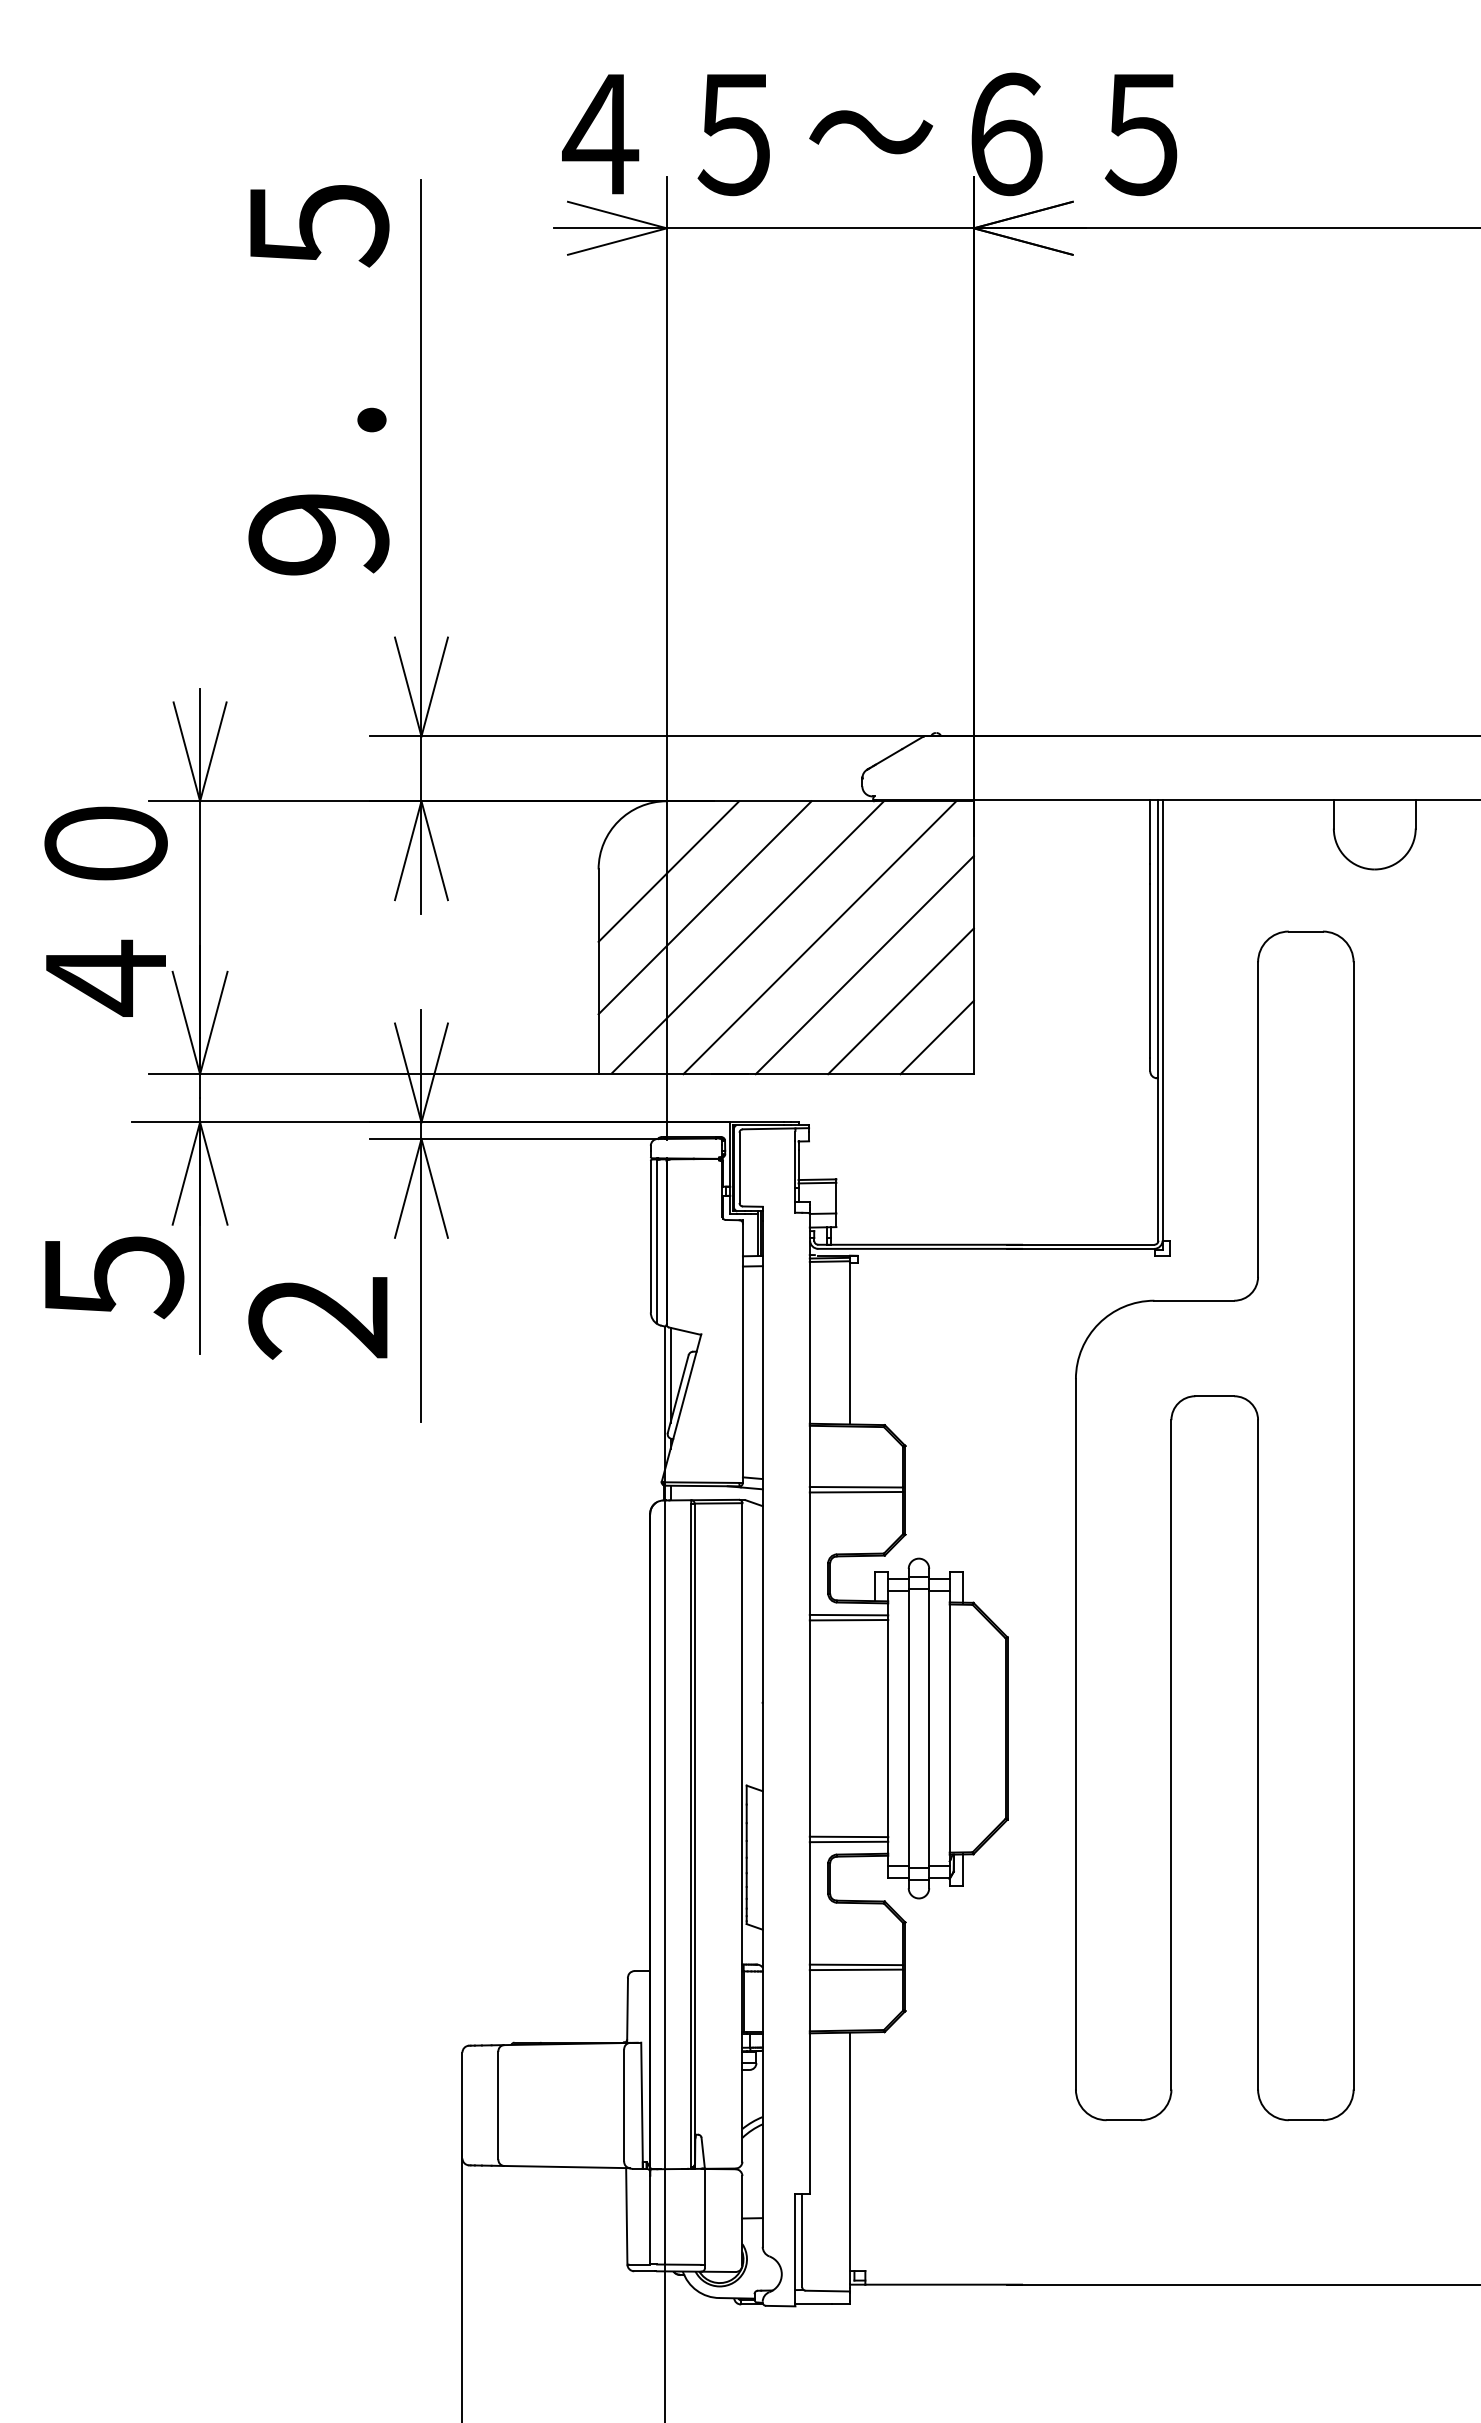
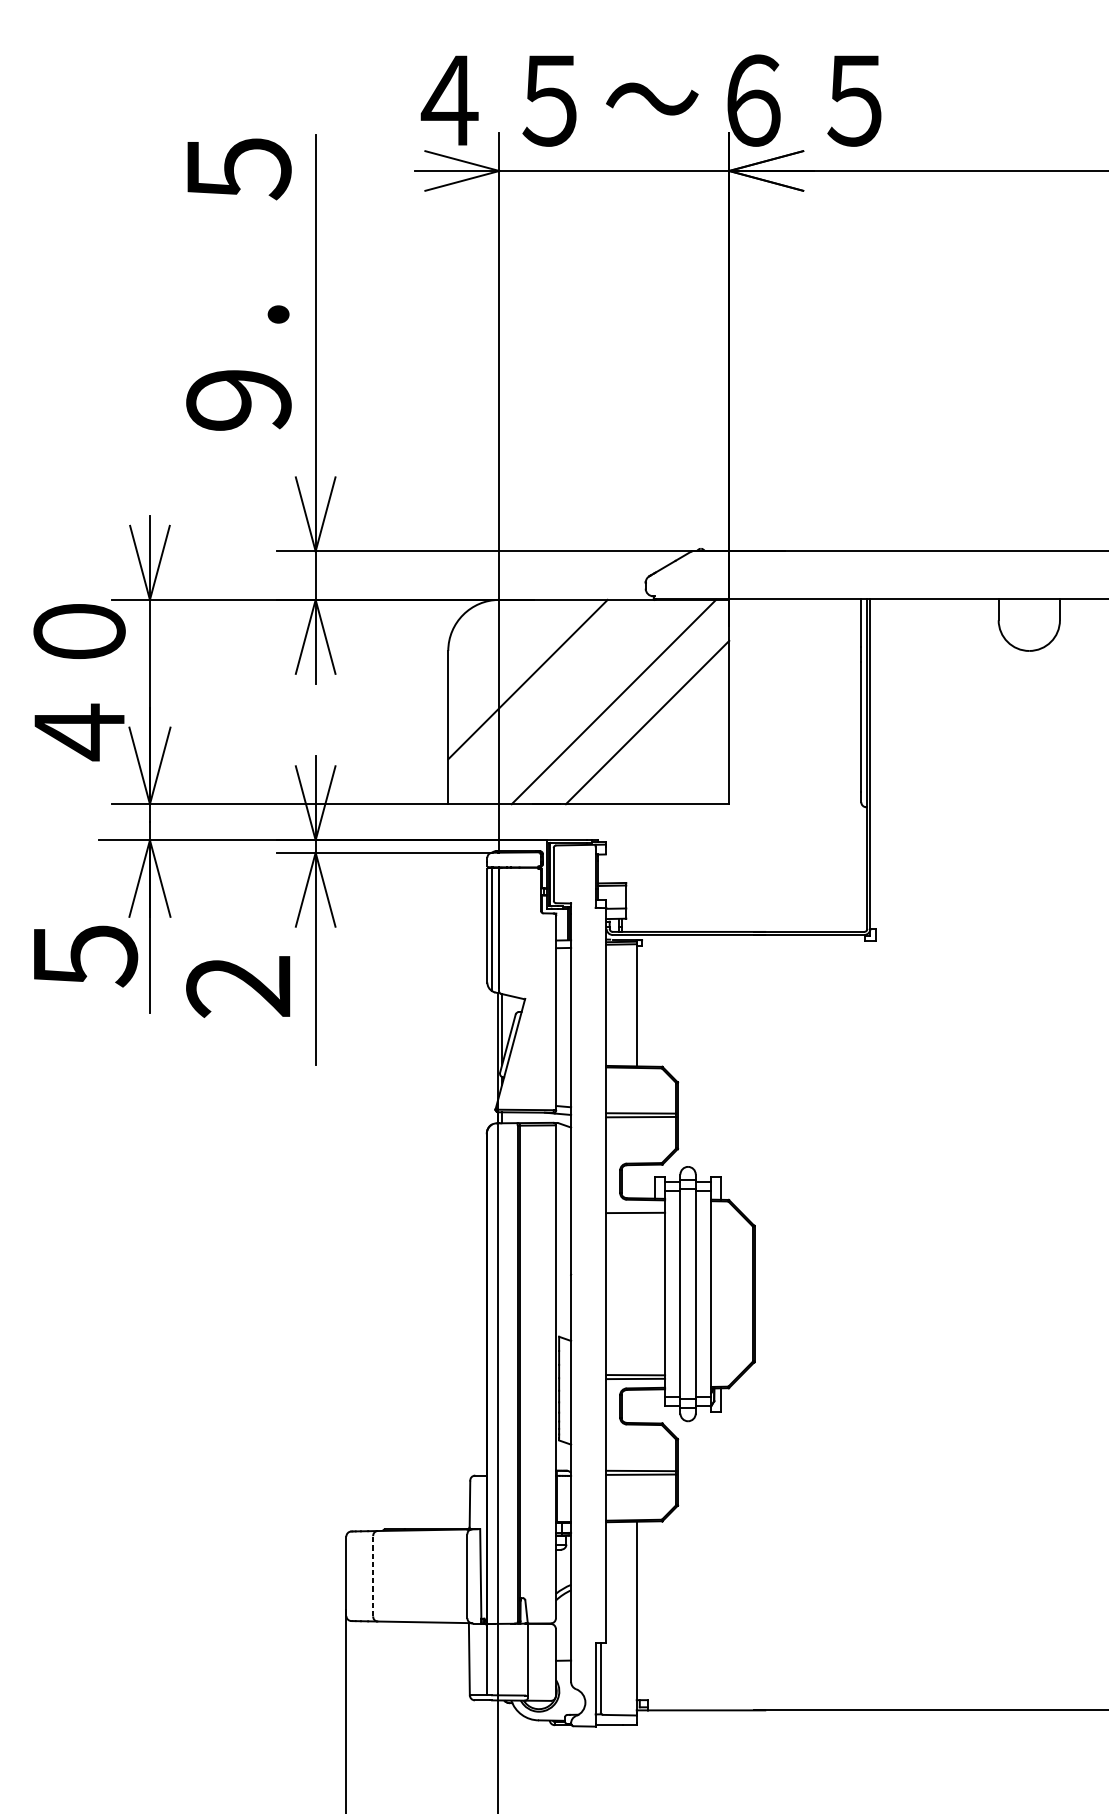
line: (668, 871) -> (500, 652), removed
line: (747, 936) -> (559, 701), removed
line: (900, 1001) -> (674, 749), removed
line: (936, 1037) -> (701, 776), removed
part: (1171, 1525) -> (877, 1142), removed
line: (848, 1614) -> (635, 1208), removed
line: (498, 2105) -> (373, 1576), solid -> dashed

